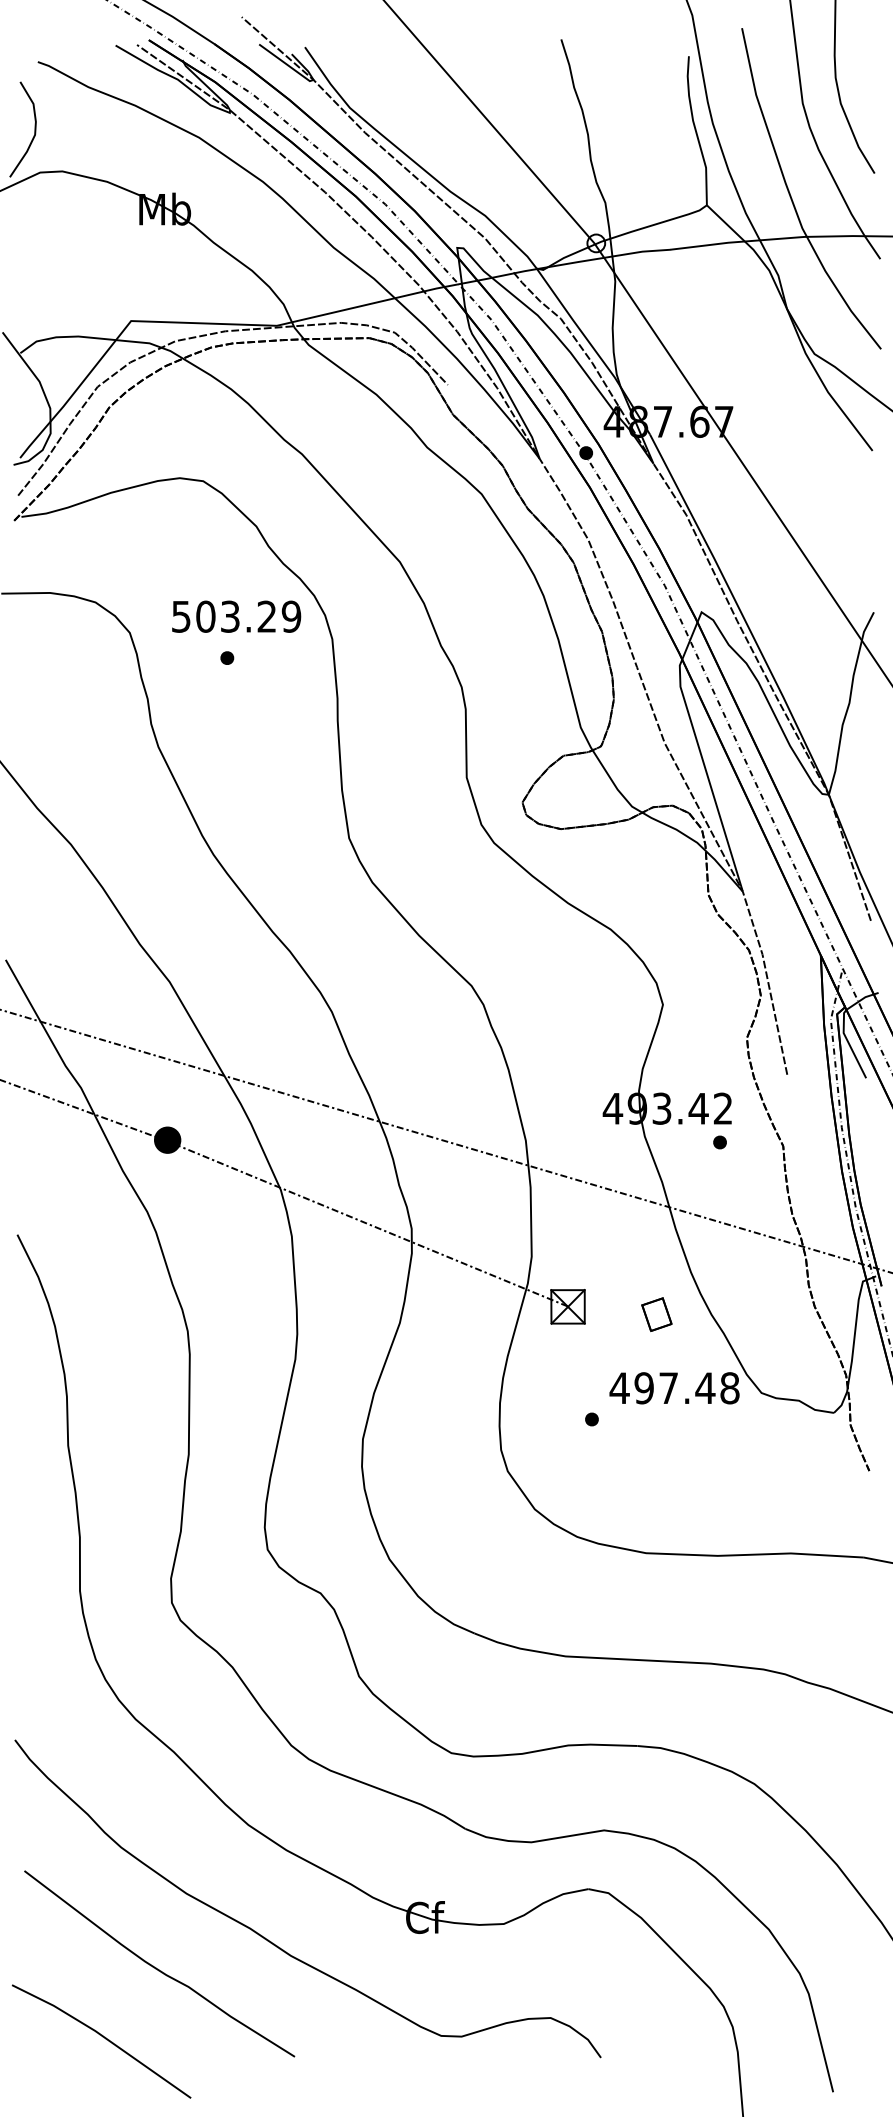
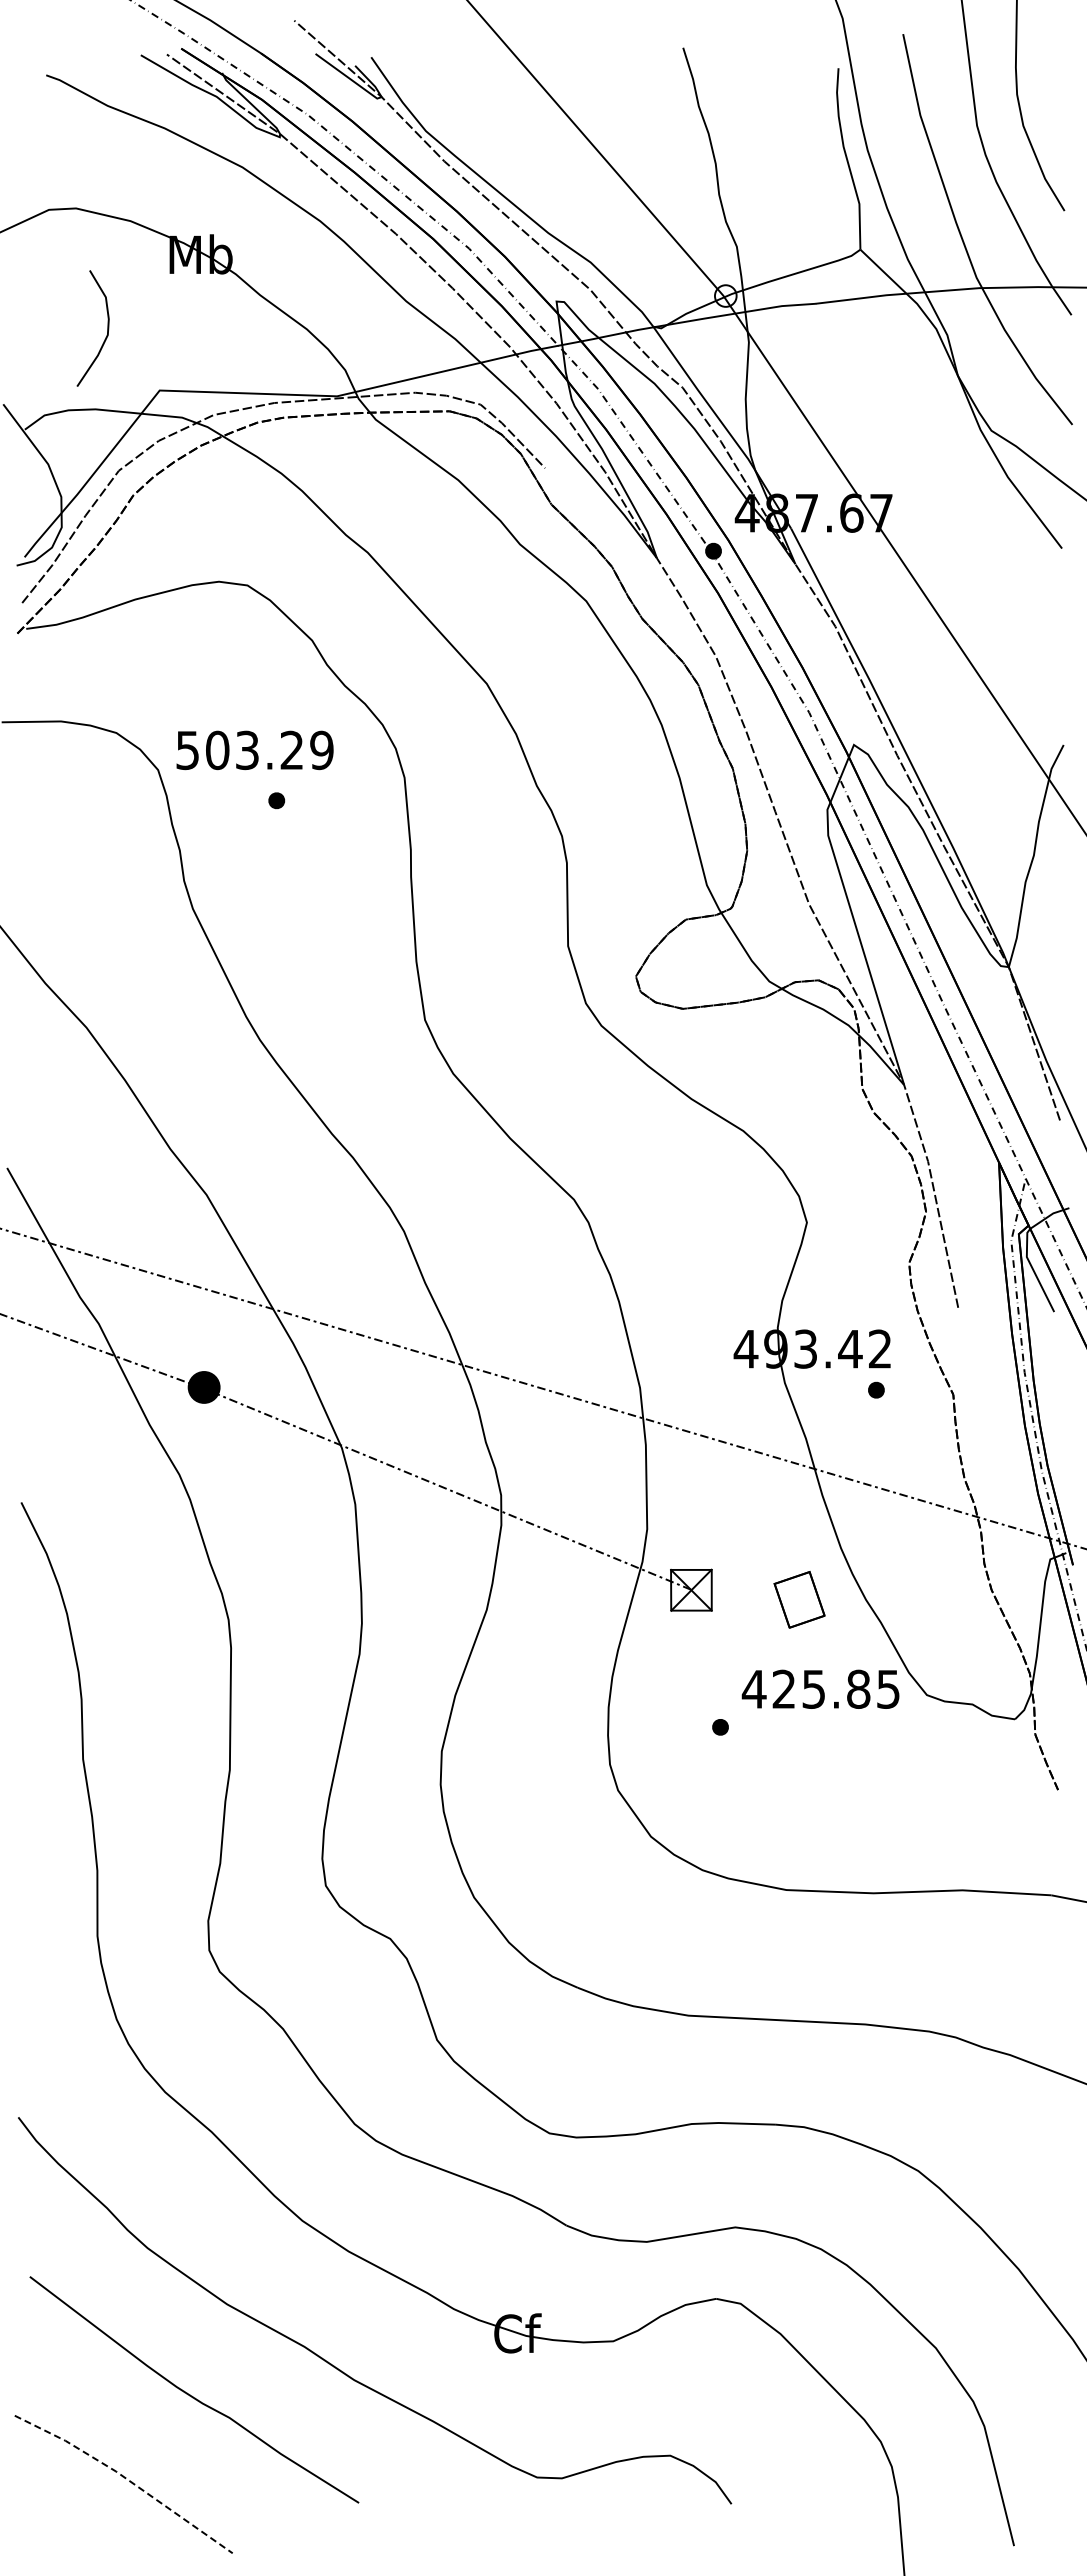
curve: (34, 129) -> (107, 328), moved
text: (236, 616) -> (254, 750), moved
part: (656, 1314) -> (799, 1599), size x1.4
text: (687, 1387) -> (836, 1688), 497.48 -> 425.85
line: (103, 2036) -> (125, 2478), solid -> dashed

